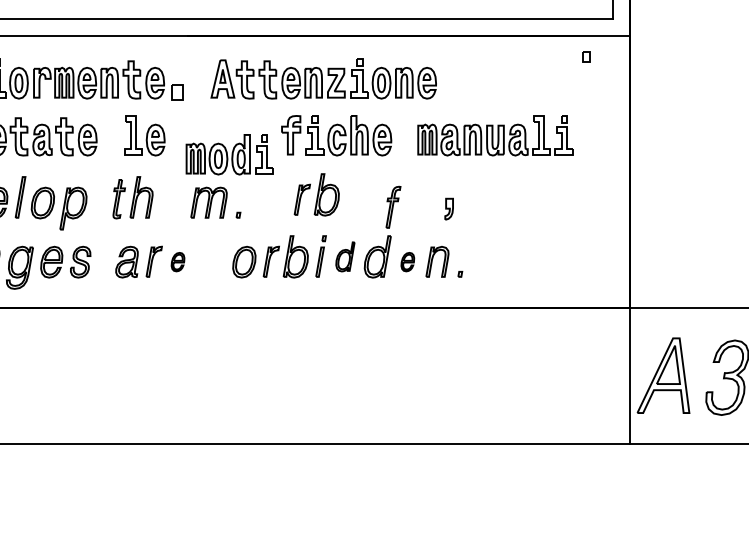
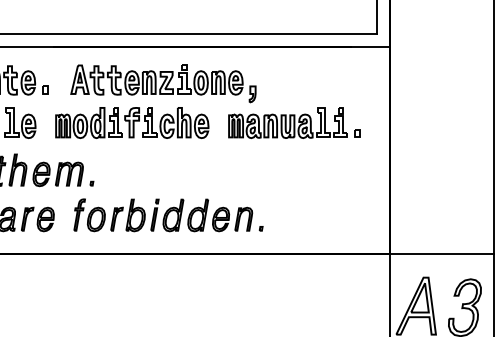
part: (586, 56) -> (357, 133), moved
part: (177, 92) -> (45, 90), size x0.62
part: (229, 154) -> (88, 122), moved
part: (316, 194) -> (151, 167), removed
part: (172, 202) -> (41, 173), added
part: (393, 206) -> (79, 214), moved
part: (448, 208) -> (252, 93), moved
part: (345, 256) -> (173, 215), size x1.43
part: (177, 261) -> (45, 218), size x1.67
part: (407, 261) -> (220, 218), size x1.67

